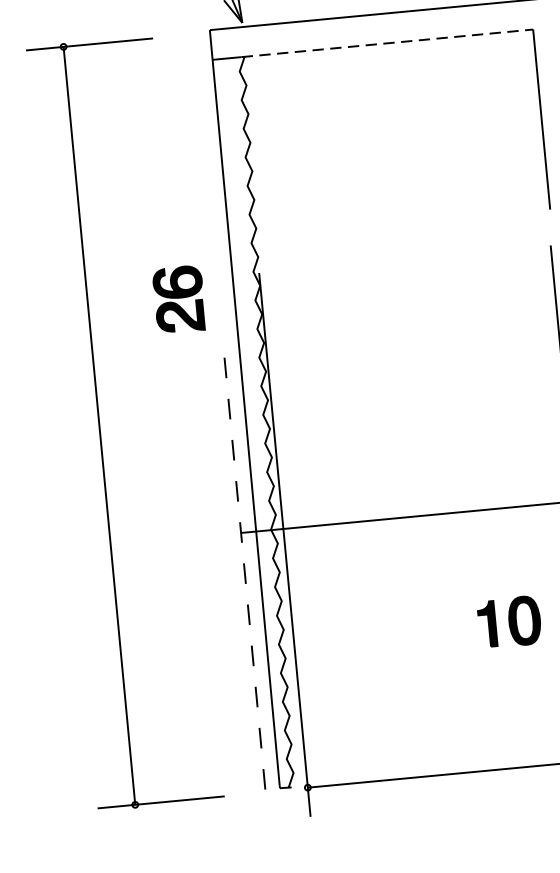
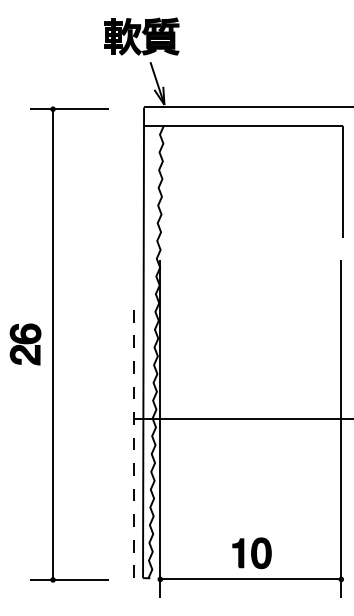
line: (387, 42) -> (252, 125), dashed -> solid
part: (179, 299) -> (25, 344), moved
part: (508, 622) -> (251, 553), moved

